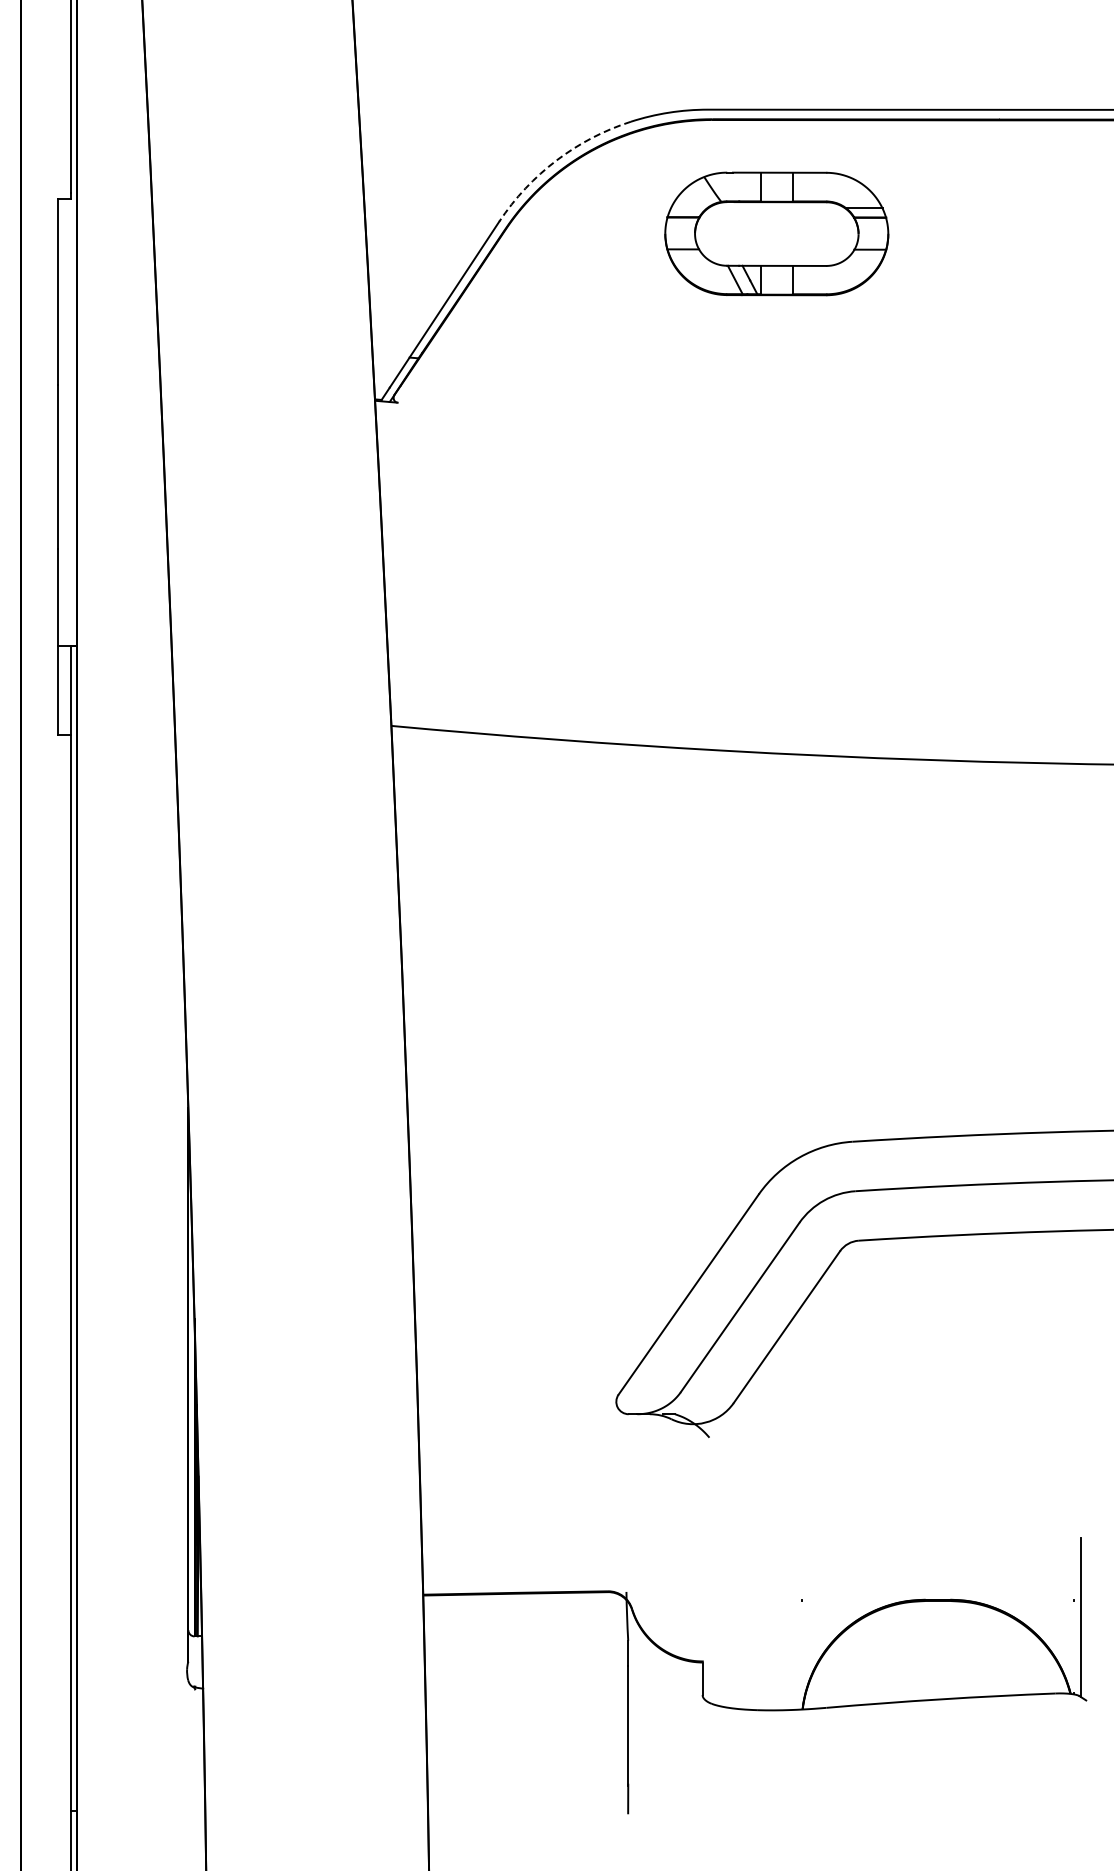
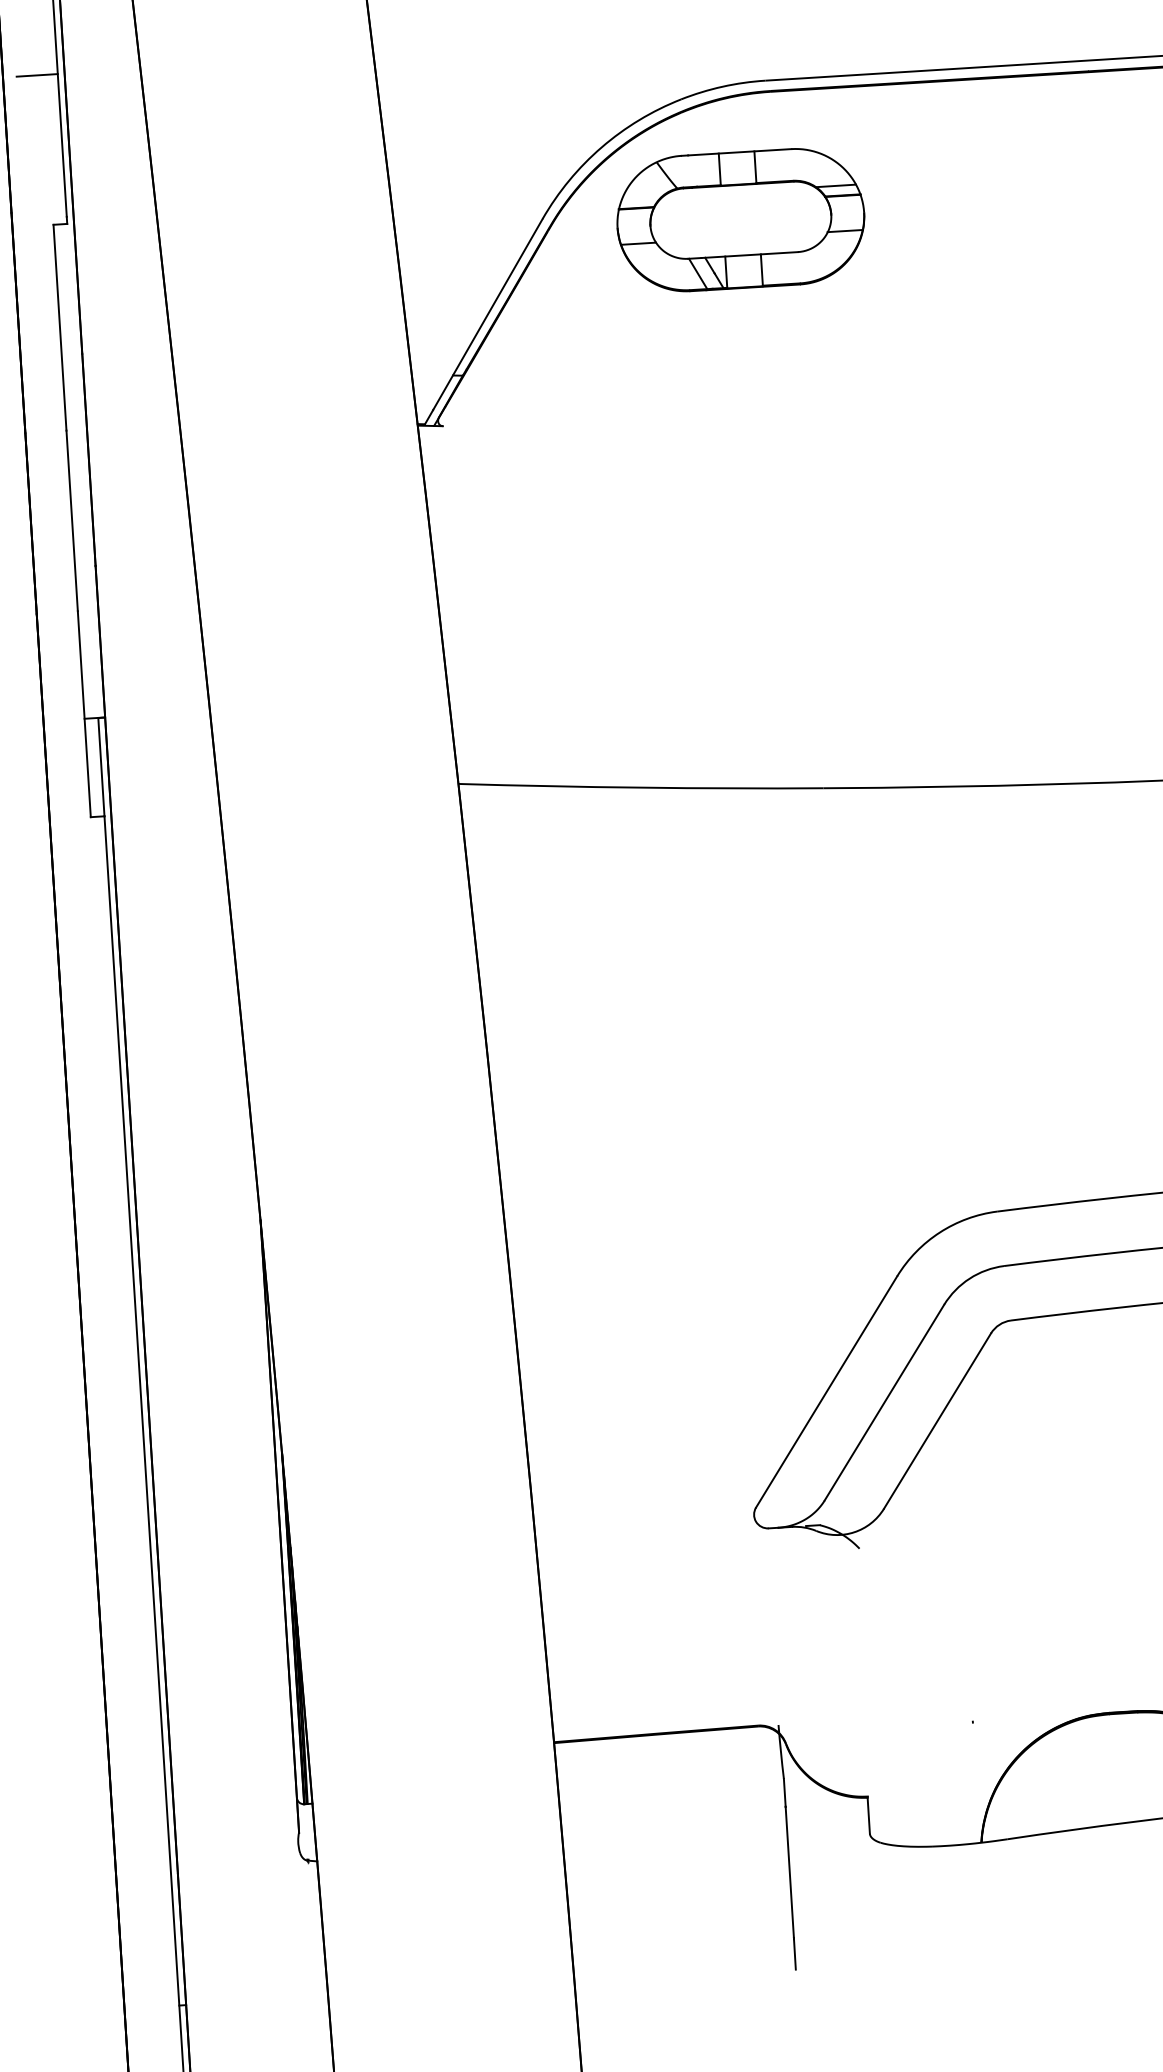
line: (51, 63) -> (36, 75), added
arc: (556, 160) -> (601, 147), dashed -> solid
part: (776, 233) -> (740, 219), moved

